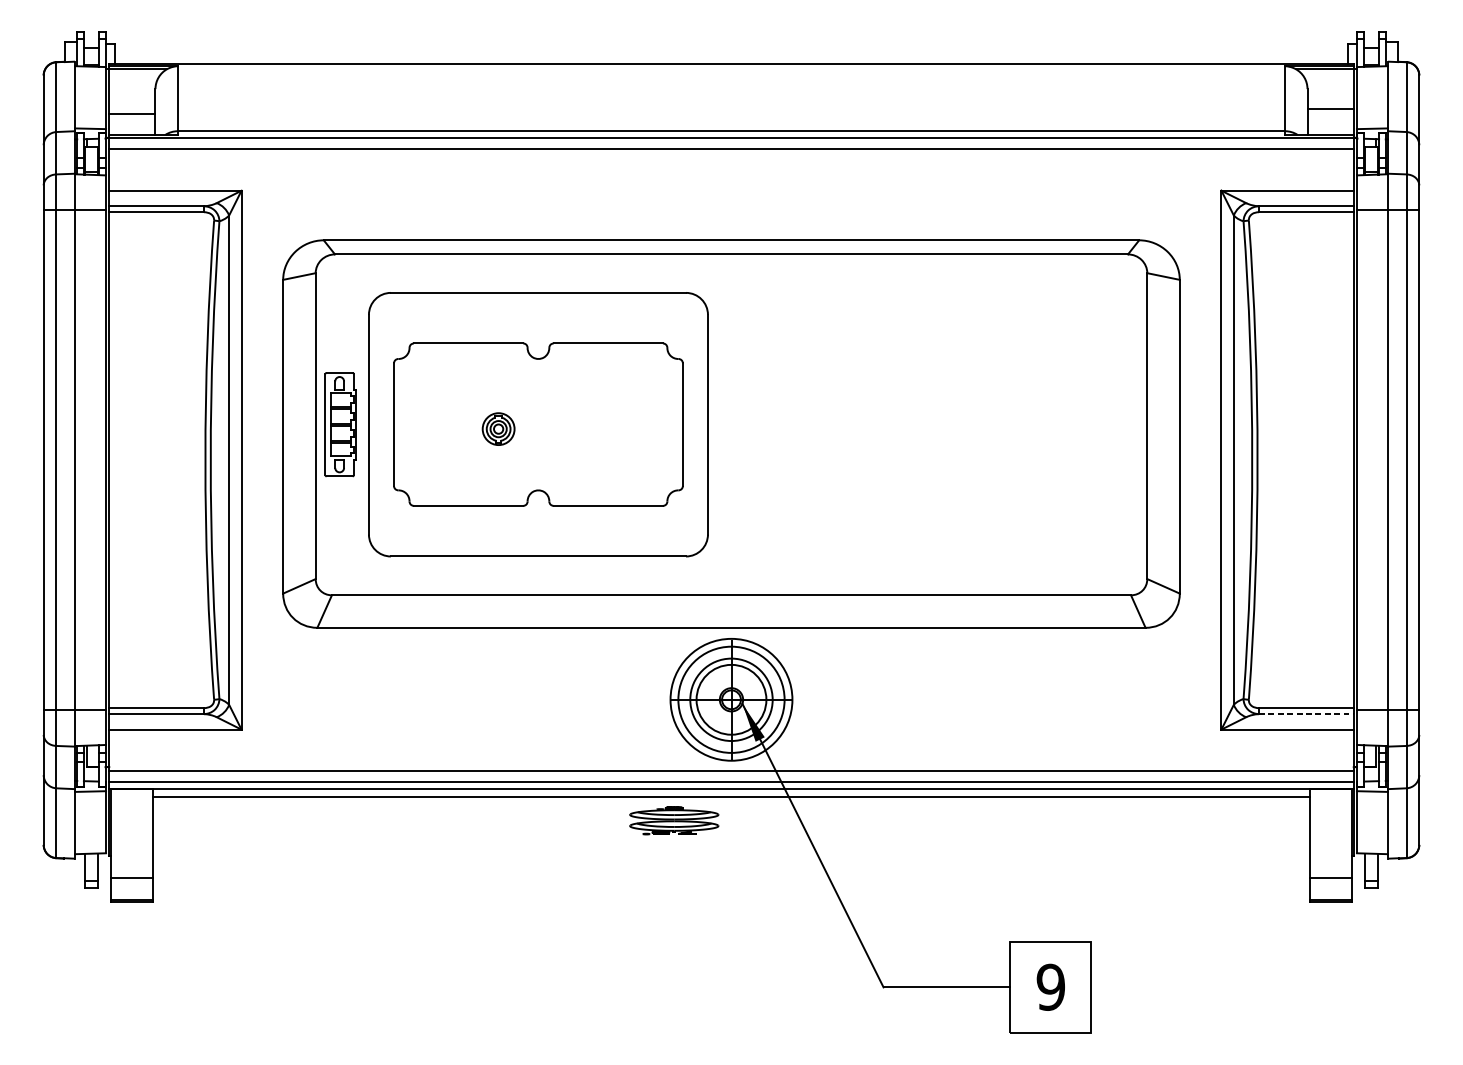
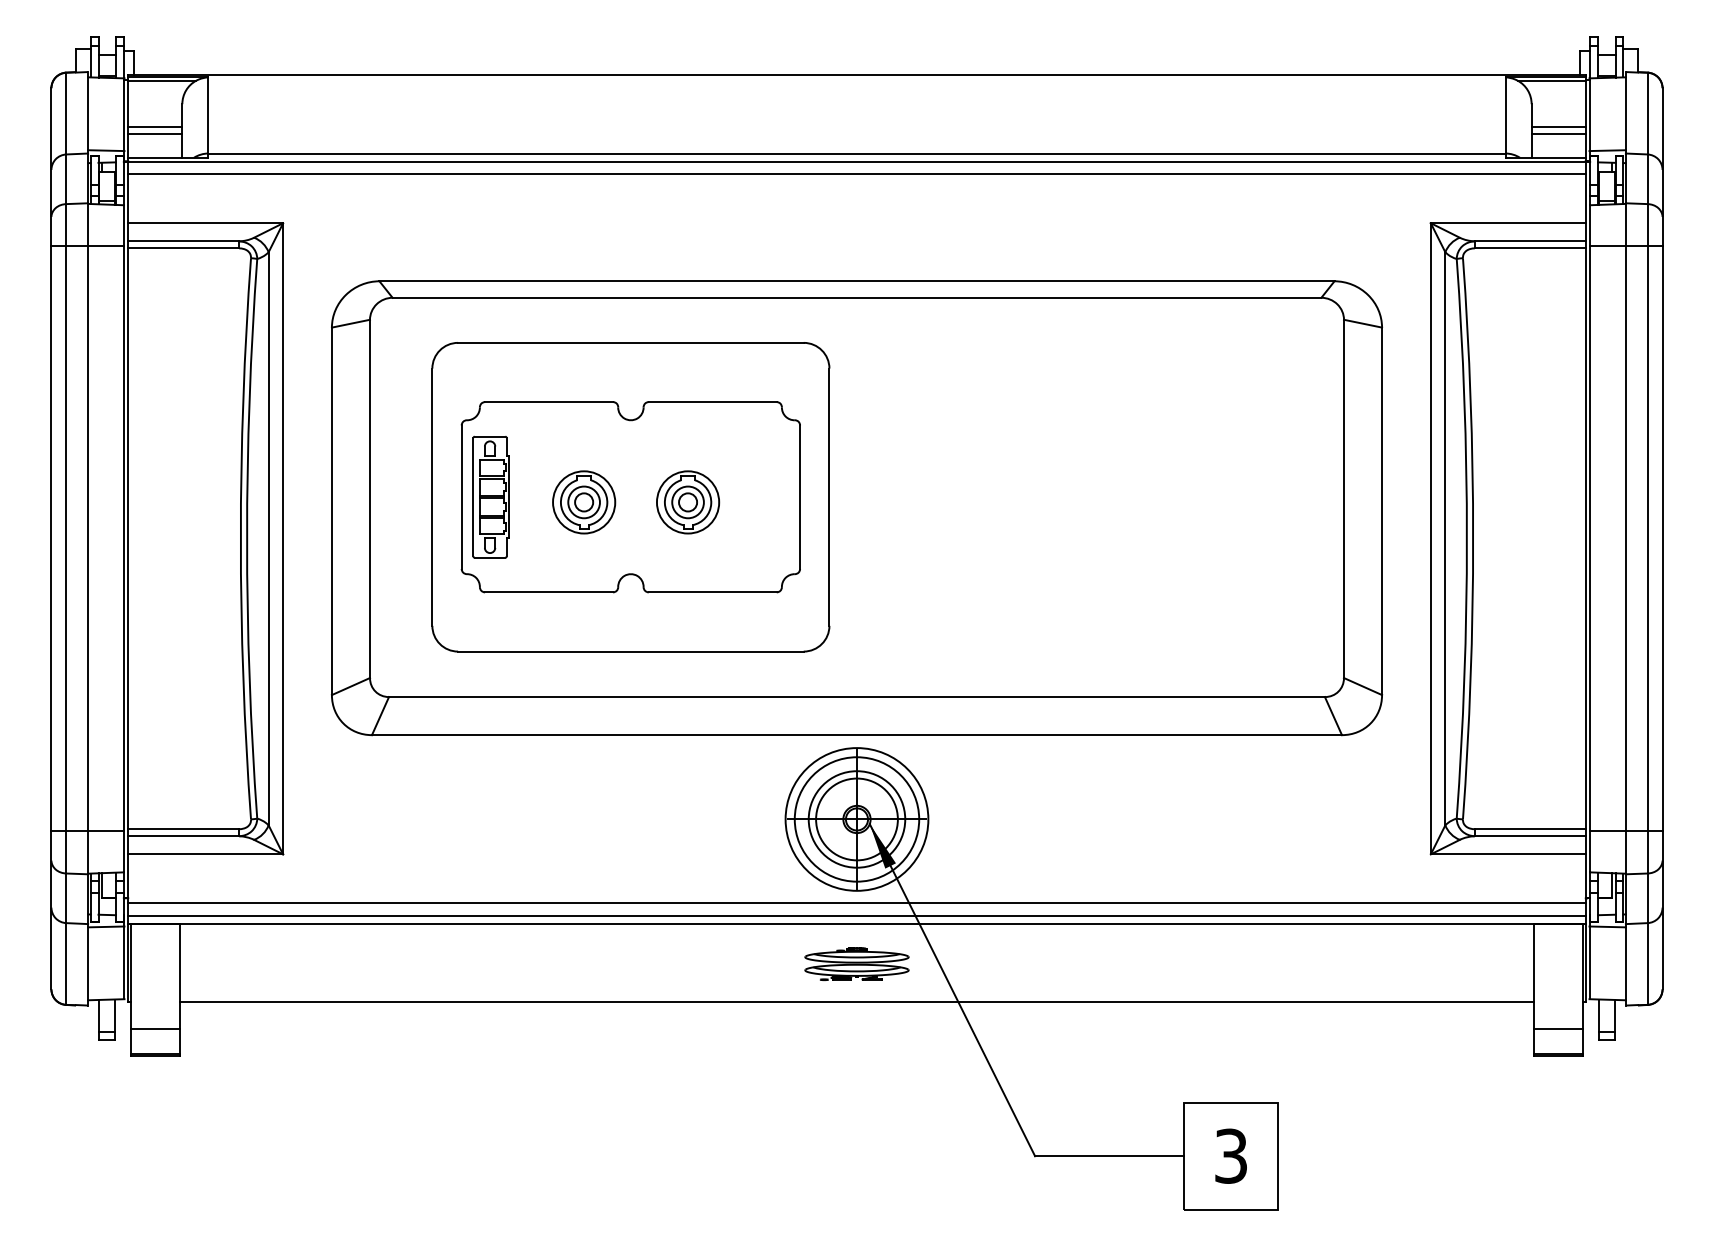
line: (132, 109) -> (155, 127), added
line: (1330, 114) -> (1558, 133), added
part: (340, 424) -> (490, 496), moved
part: (498, 429) -> (584, 502), size x1.67
part: (587, 429) -> (688, 502), added
line: (1306, 714) -> (1530, 836), dashed -> solid
line: (731, 797) -> (856, 1002), moved
part: (673, 820) -> (856, 963), moved
text: (1050, 986) -> (1230, 1155), 9 -> 3

